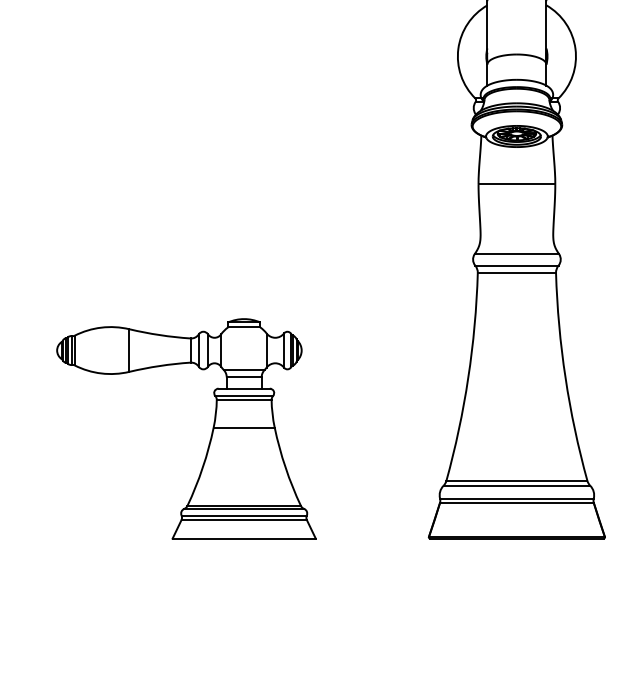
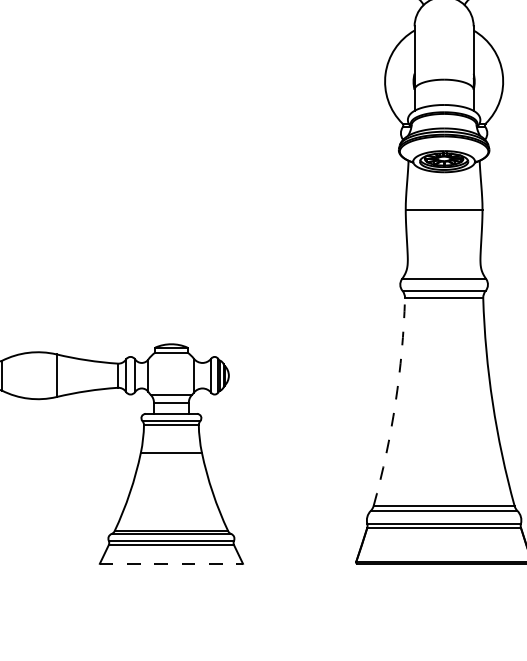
arc: (468, 377) -> (395, 402), solid -> dashed
line: (244, 538) -> (171, 563), solid -> dashed

